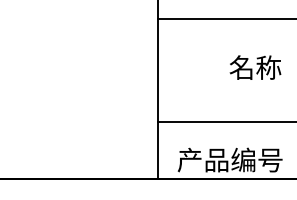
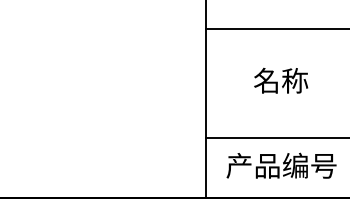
text: (255, 67) -> (281, 80), moved
text: (230, 159) -> (281, 165), moved

